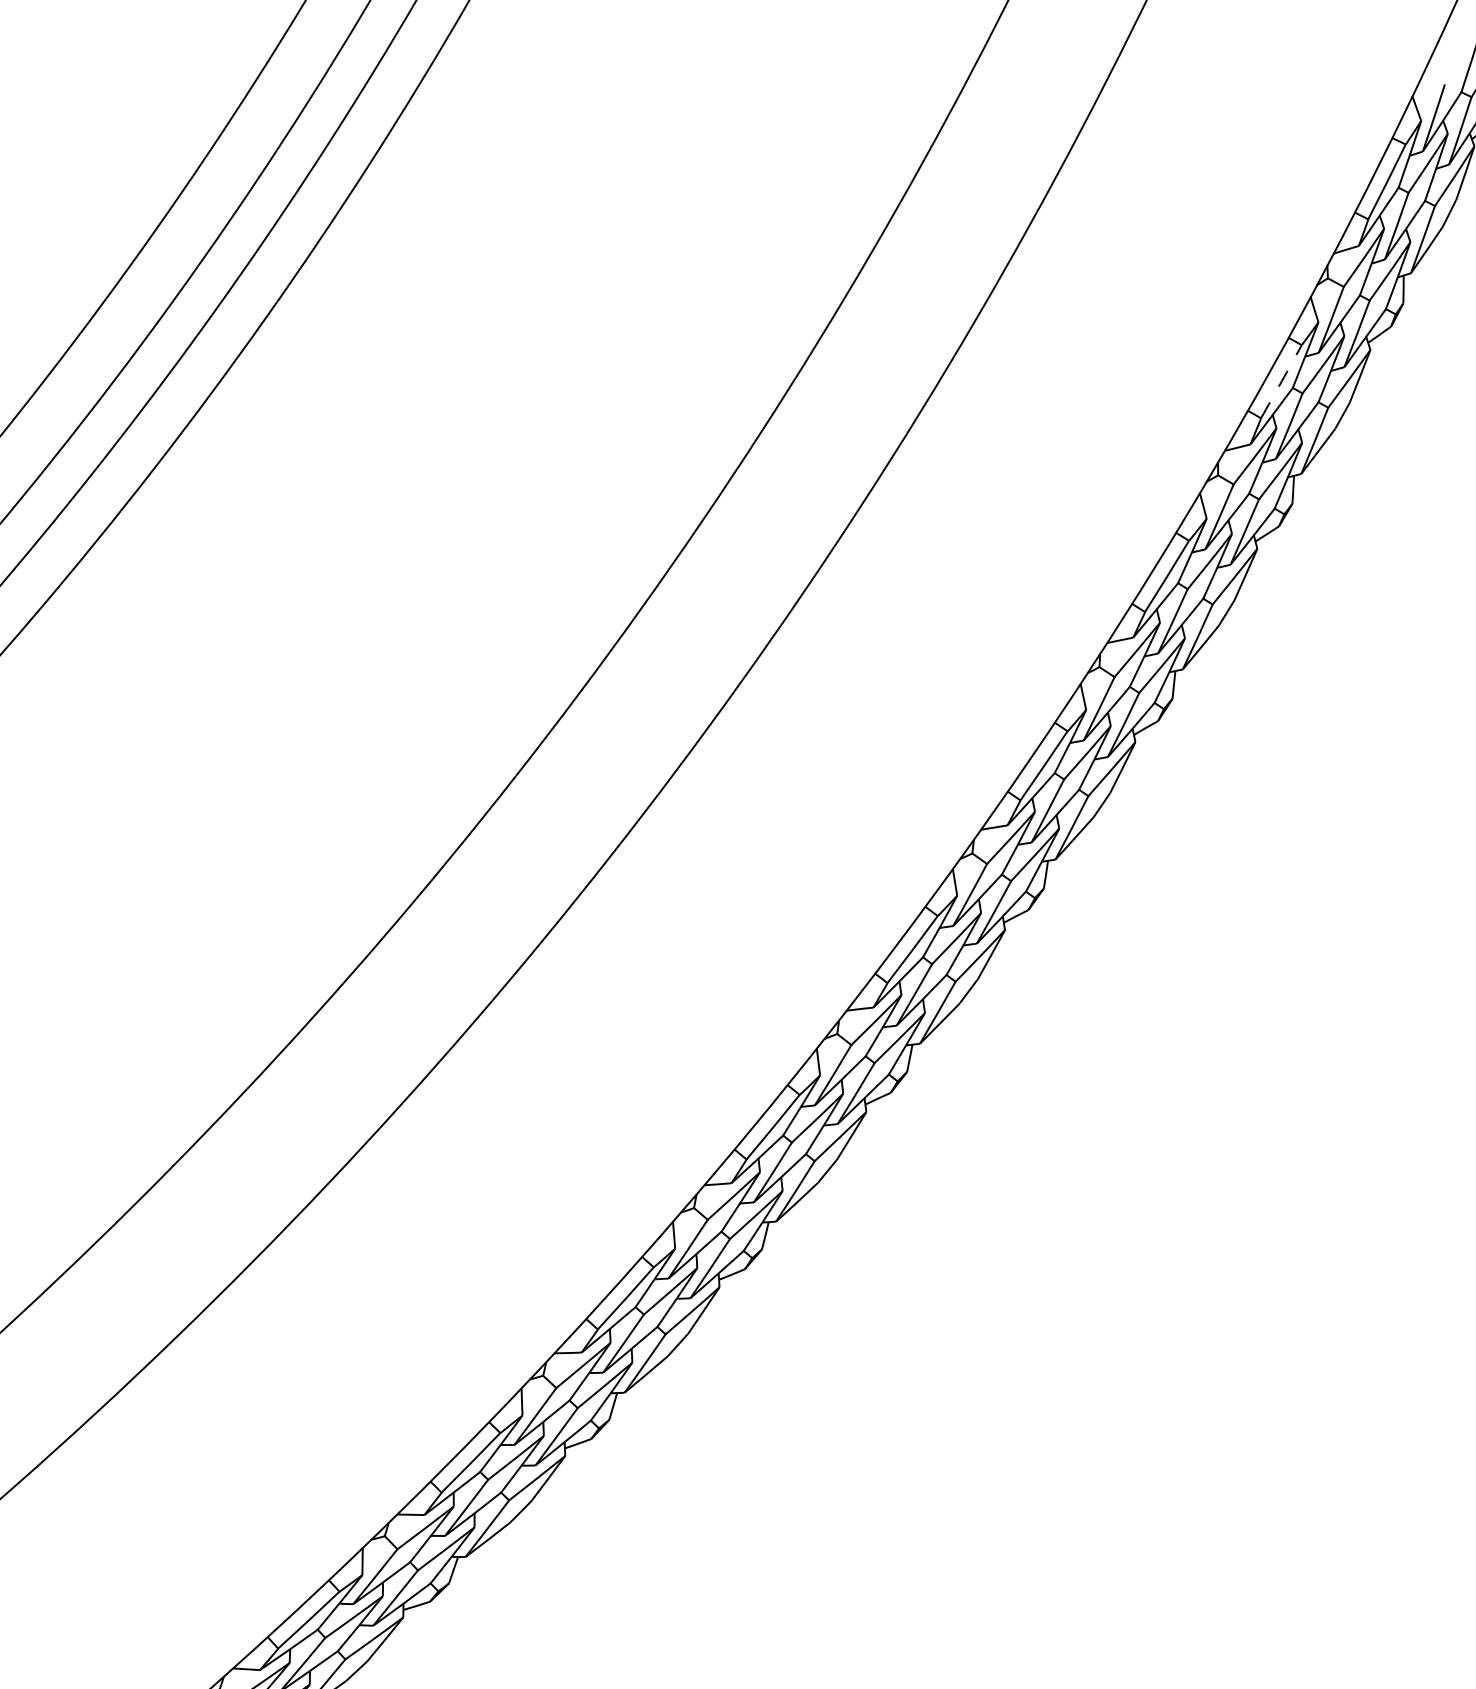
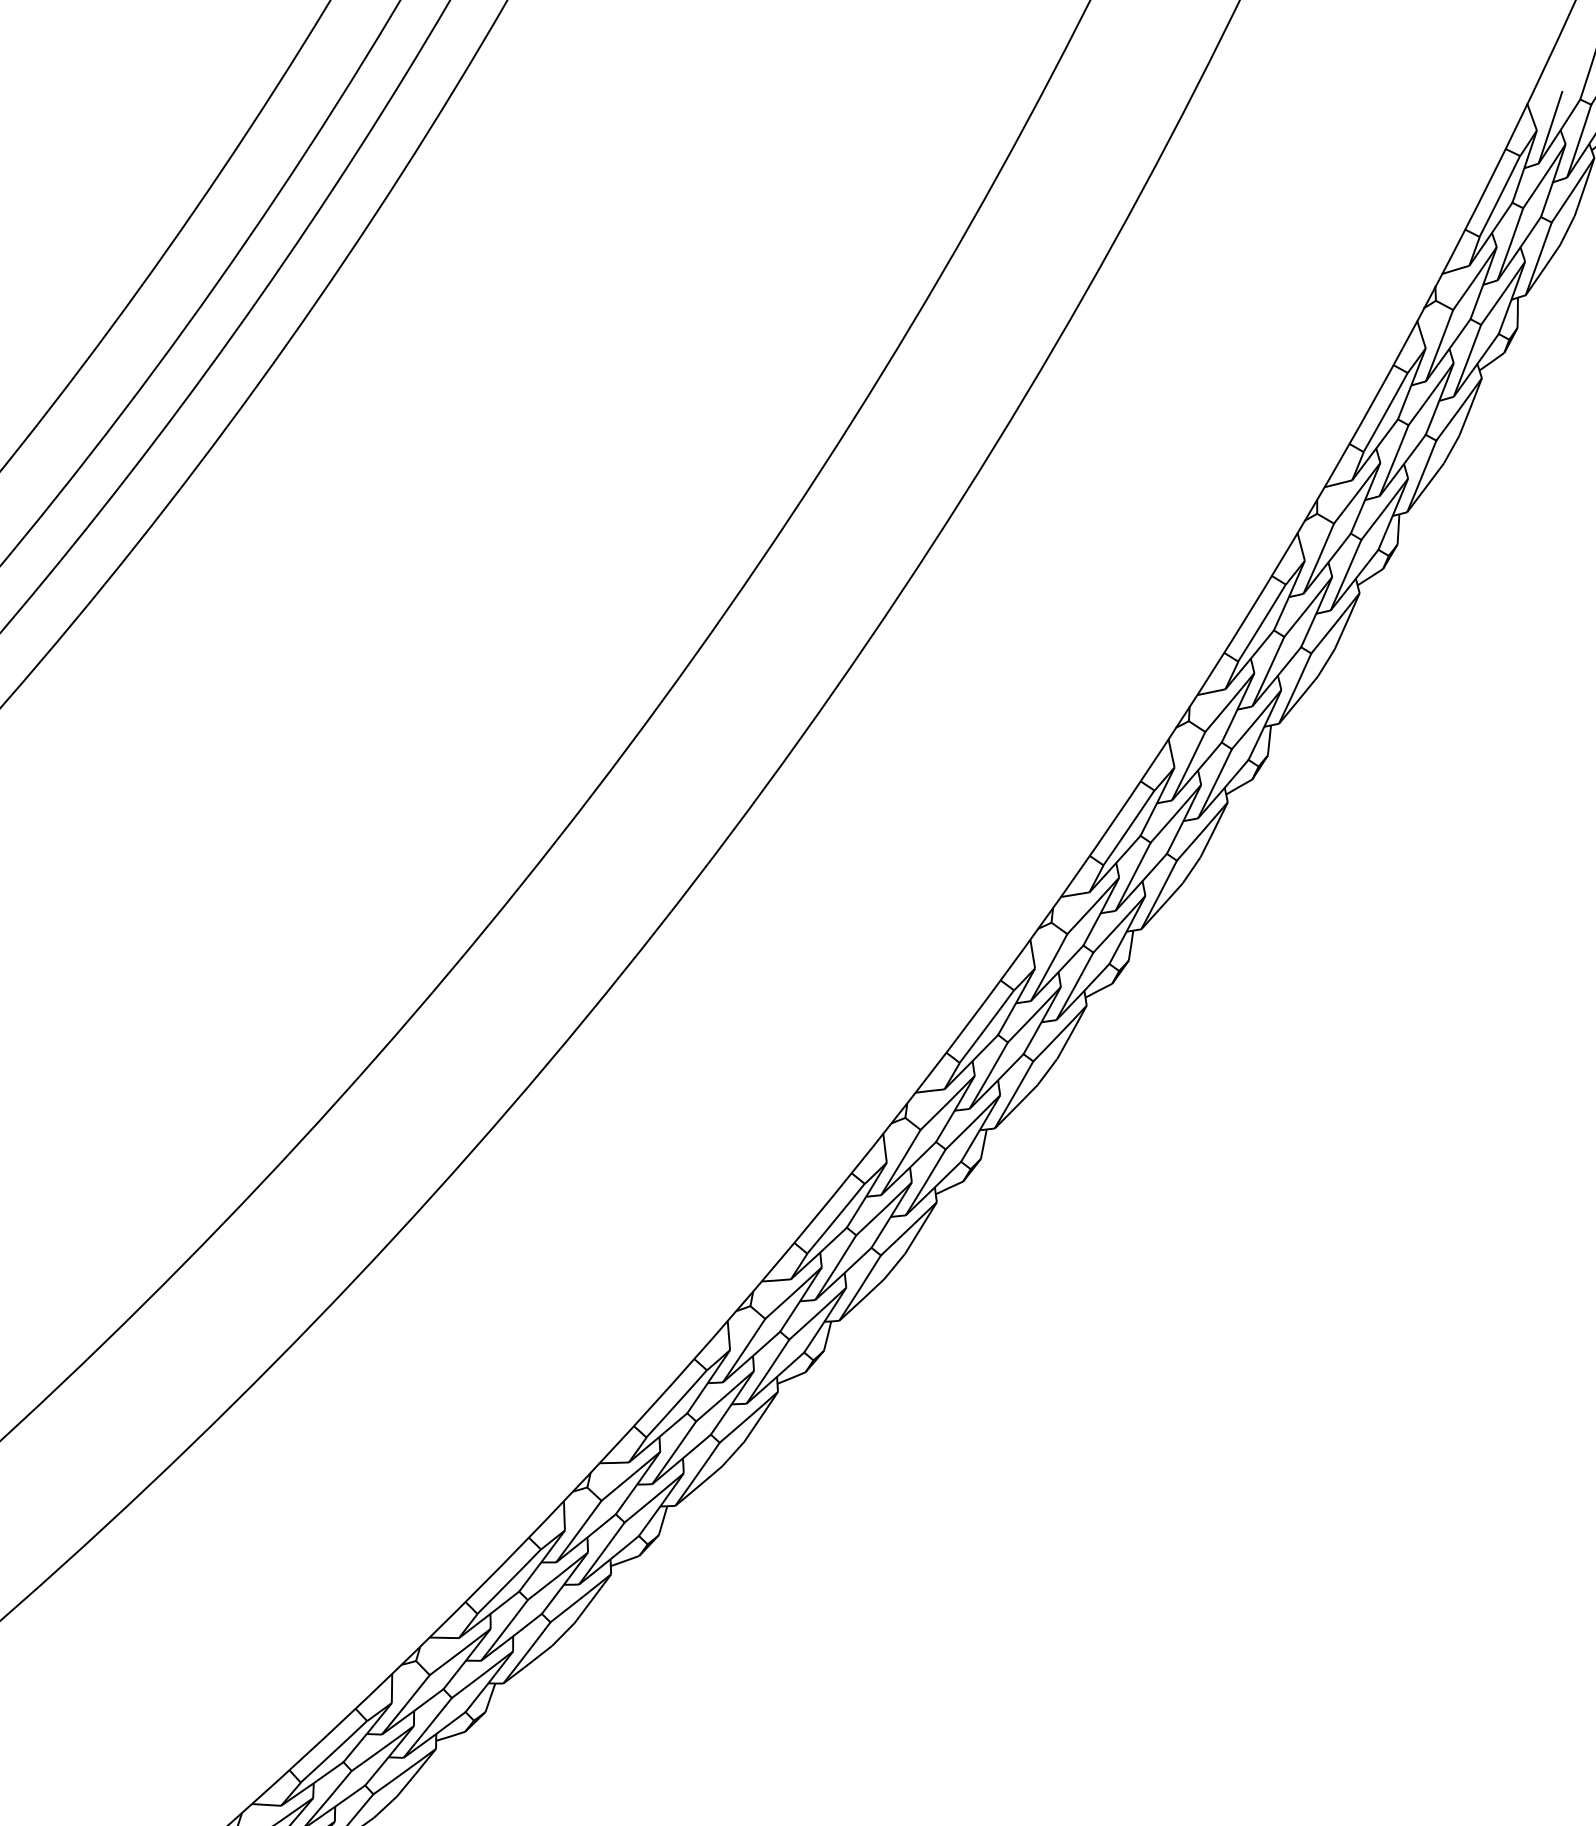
arc: (1281, 381) -> (1385, 412), dashed -> solid

